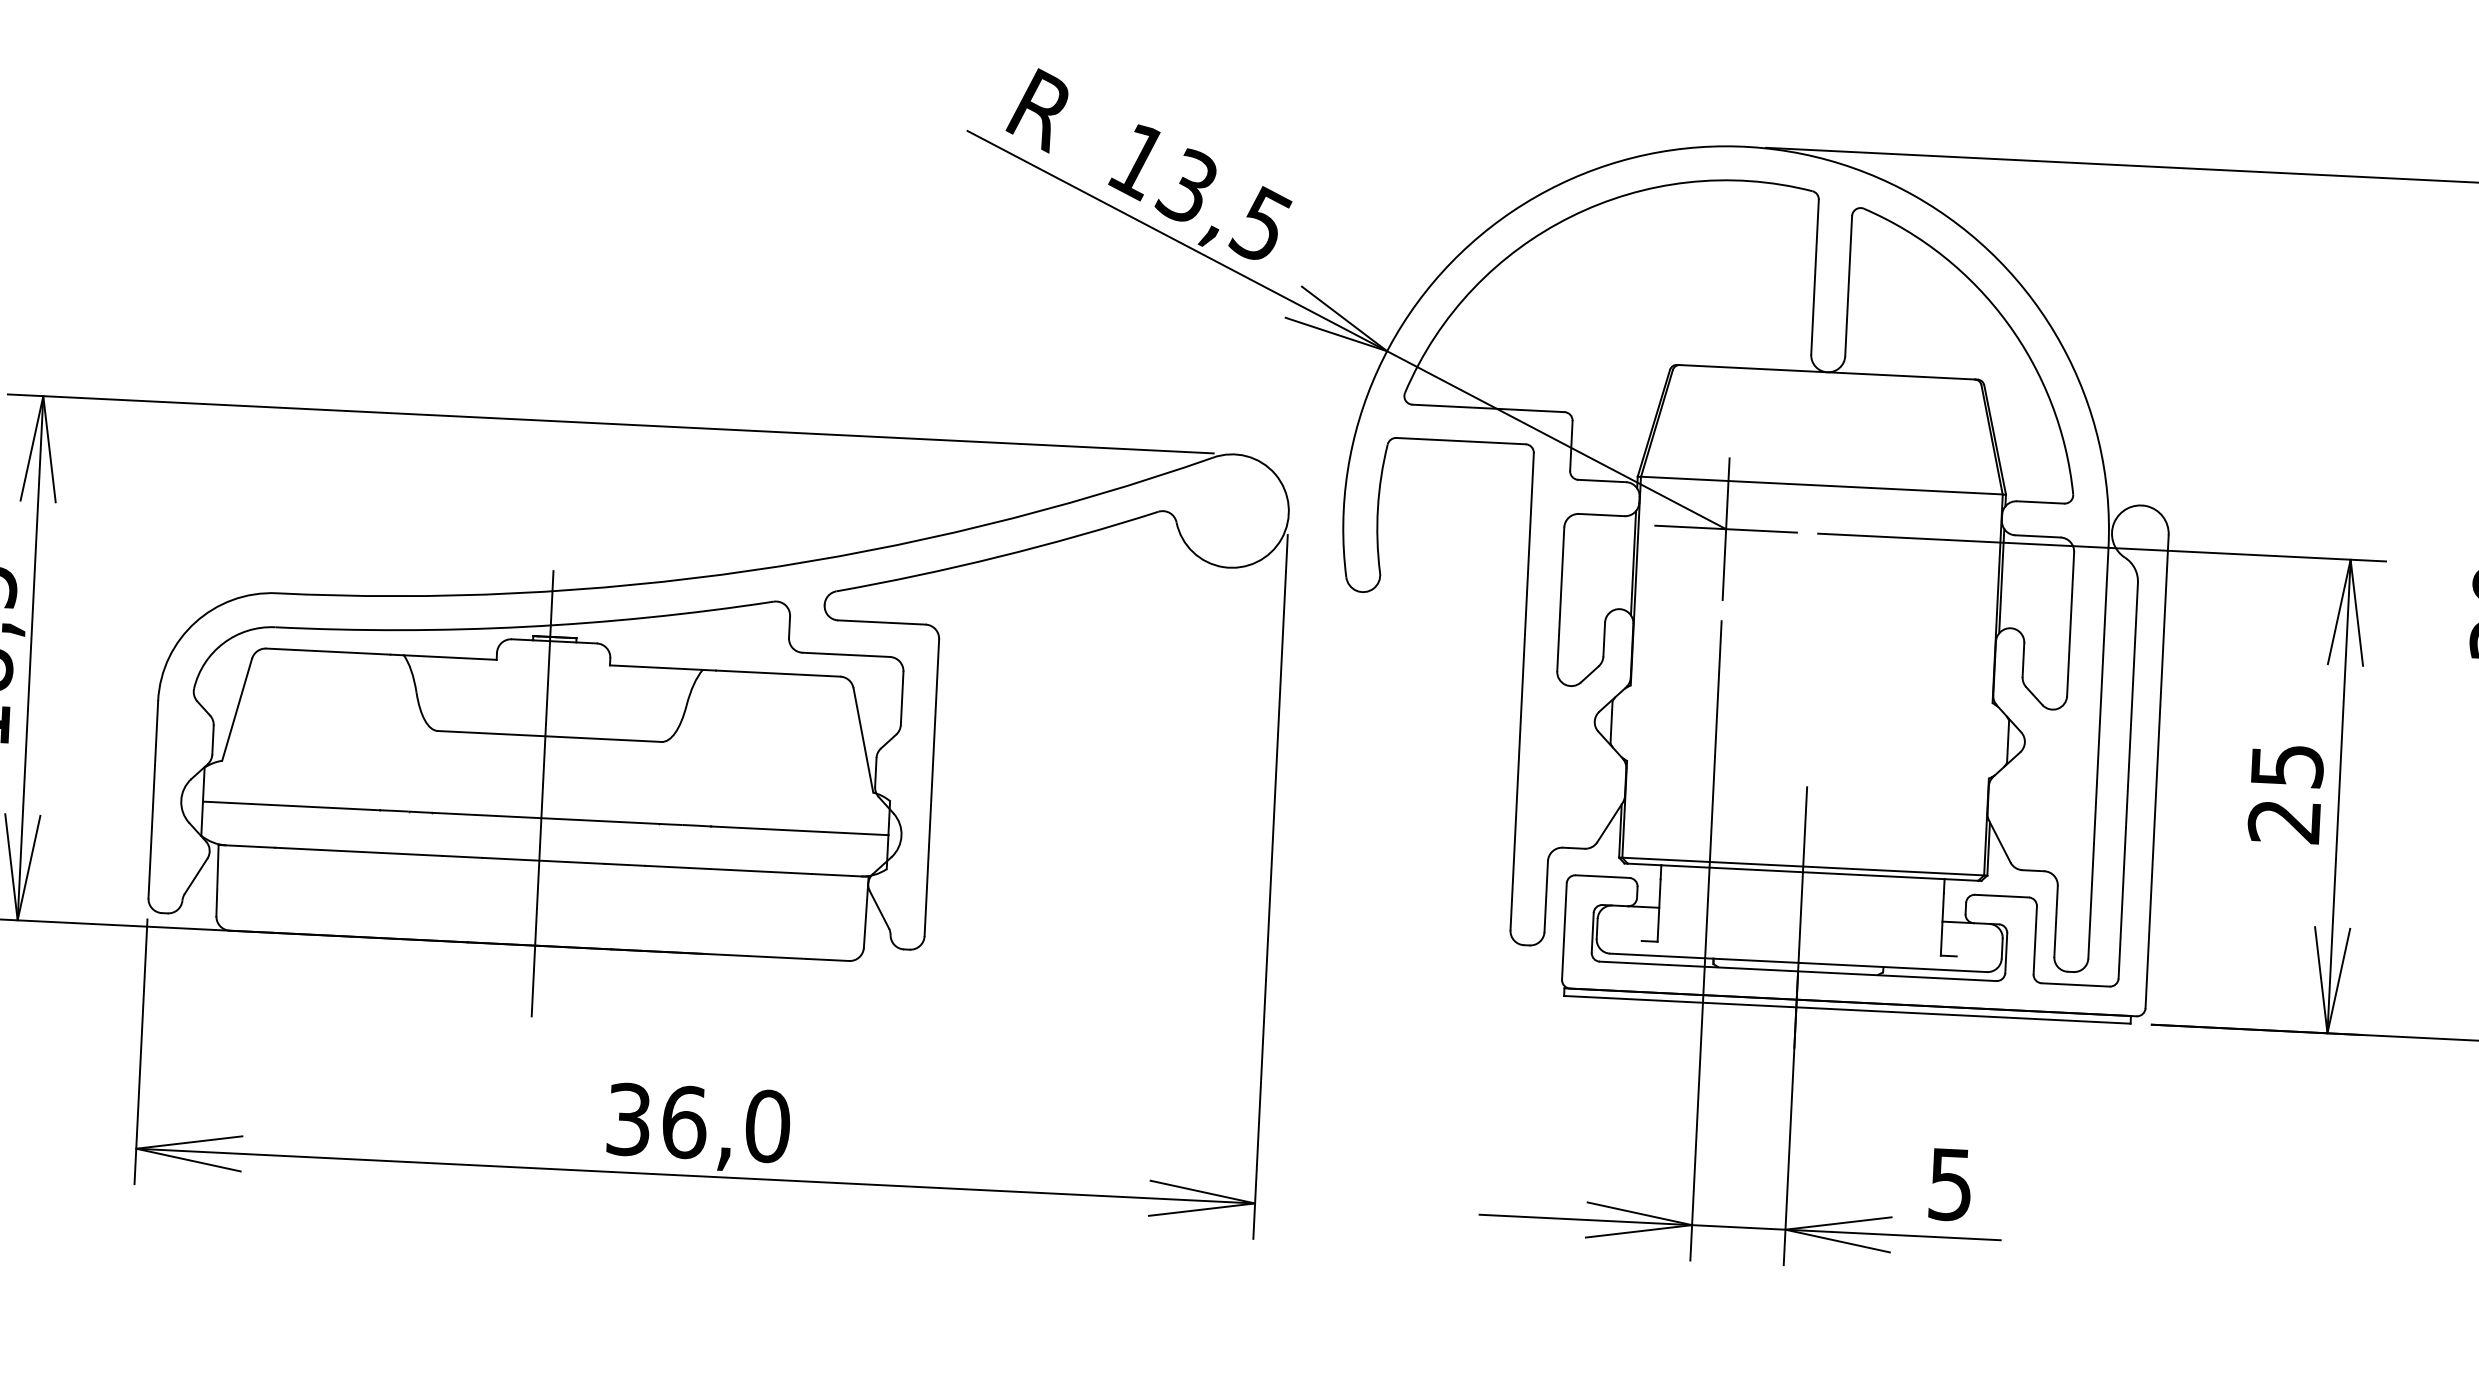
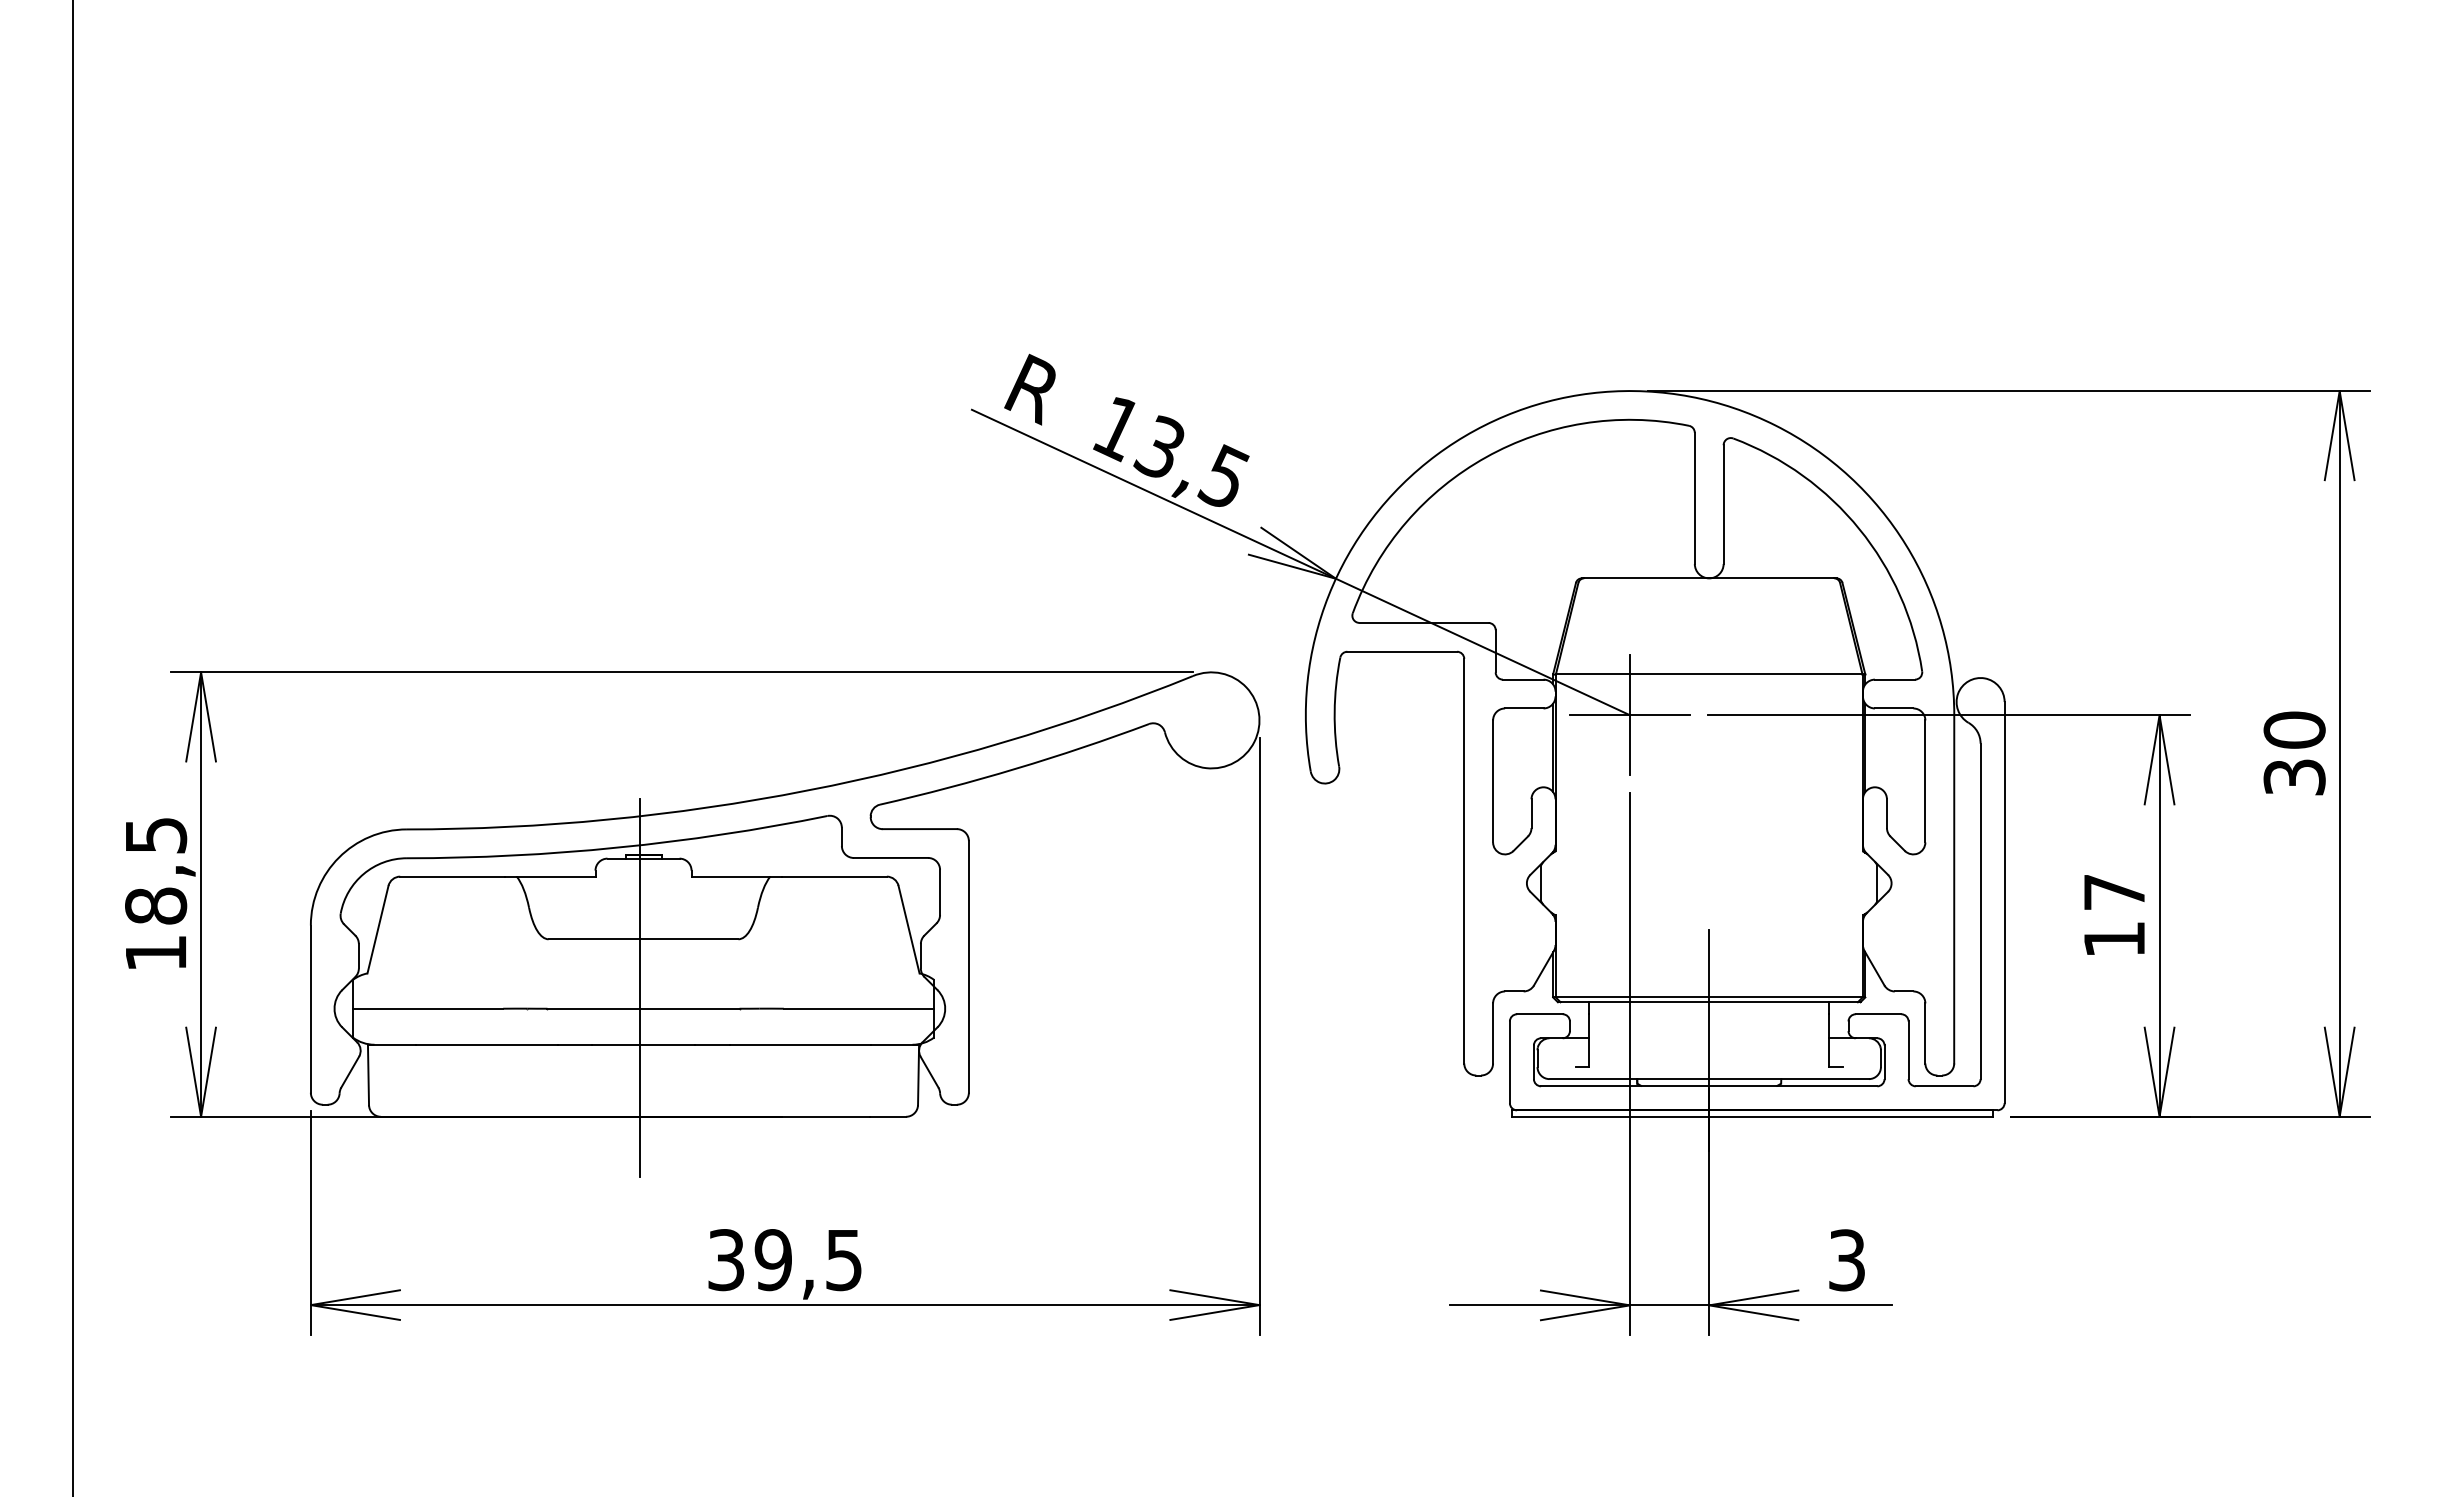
text: (2285, 794) -> (2114, 916), 25 -> 17
text: (725, 1124) -> (808, 1260), 36,0 -> 39,5
text: (1950, 1183) -> (1846, 1259), 5 -> 3

